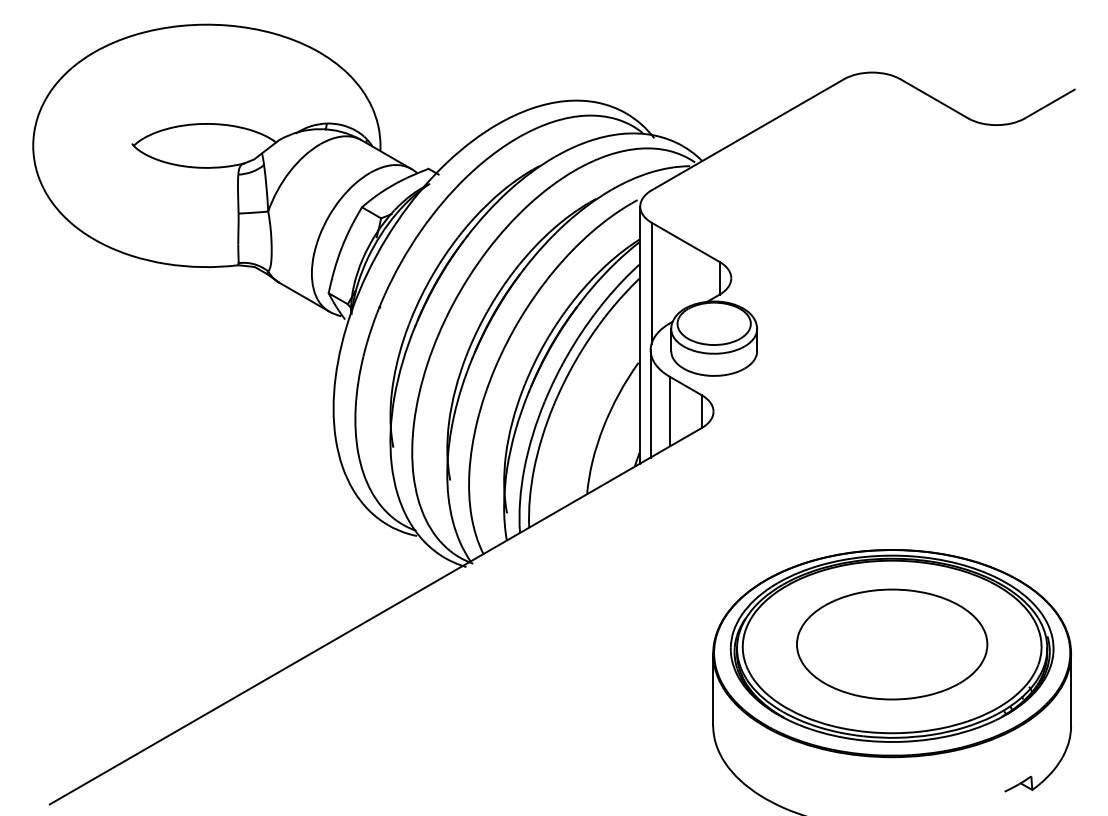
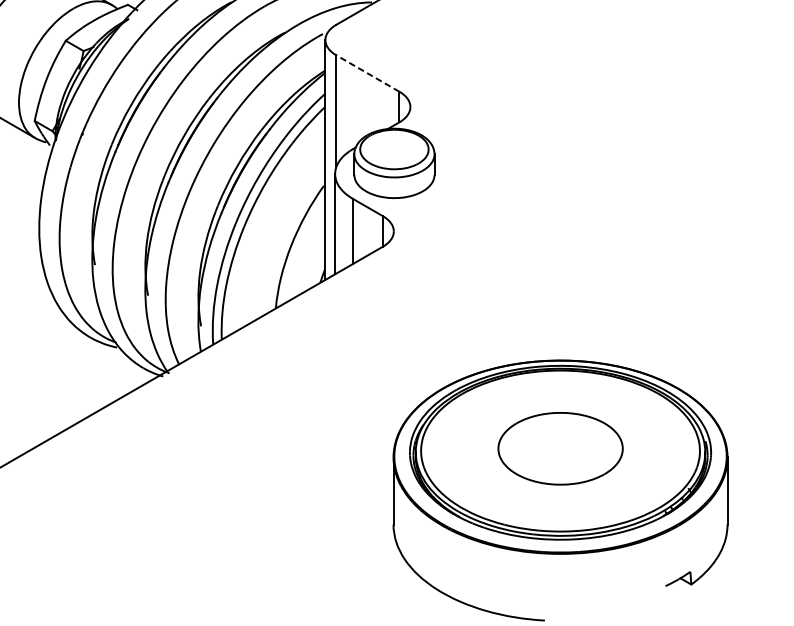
line: (685, 242) -> (367, 73), solid -> dashed
part: (892, 644) -> (560, 448), size x0.7

